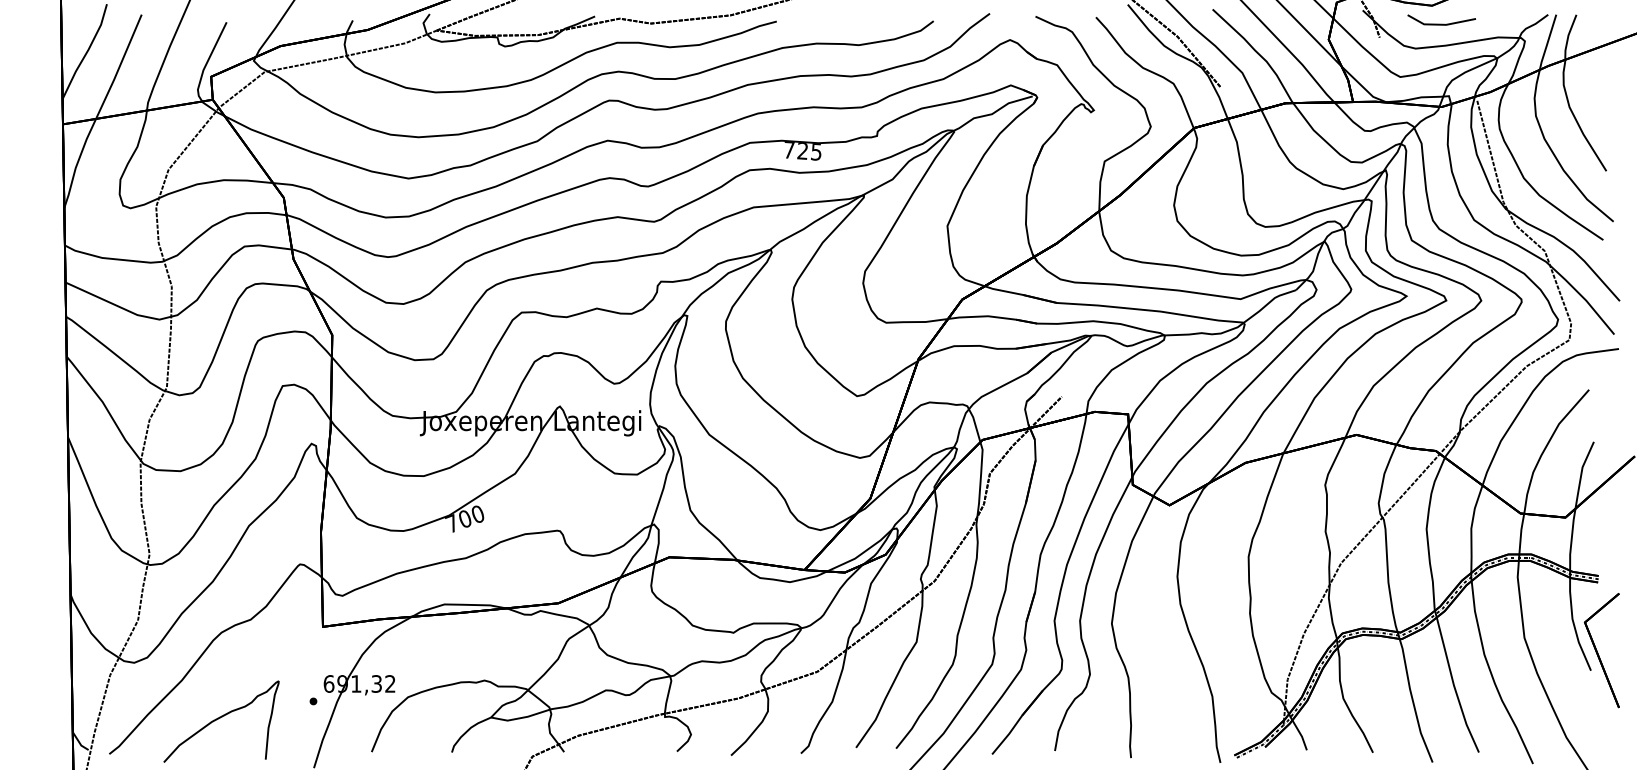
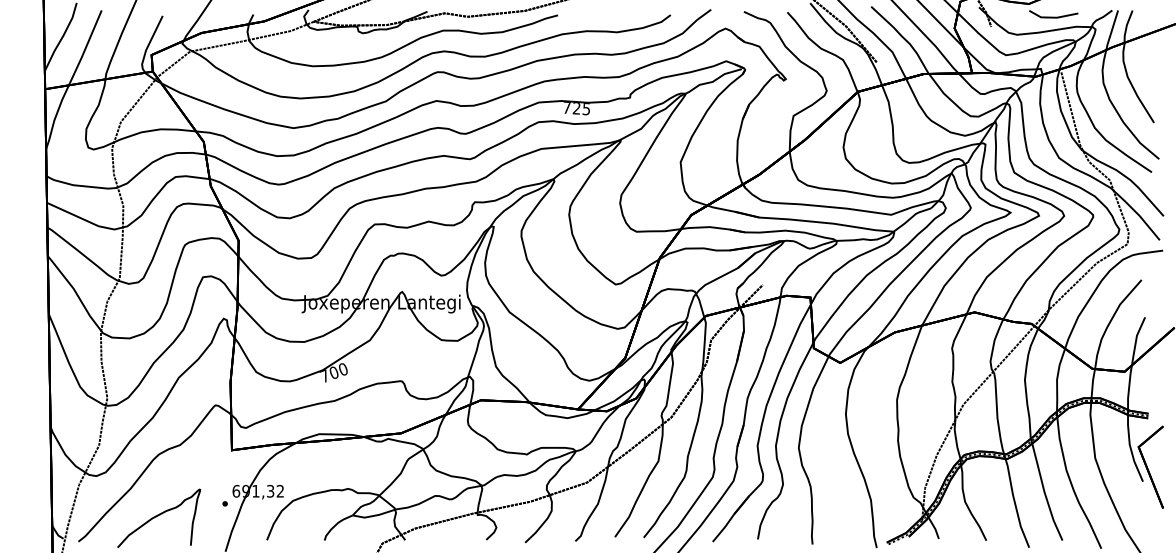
line: (1441, 23) -> (1053, 16), moved

